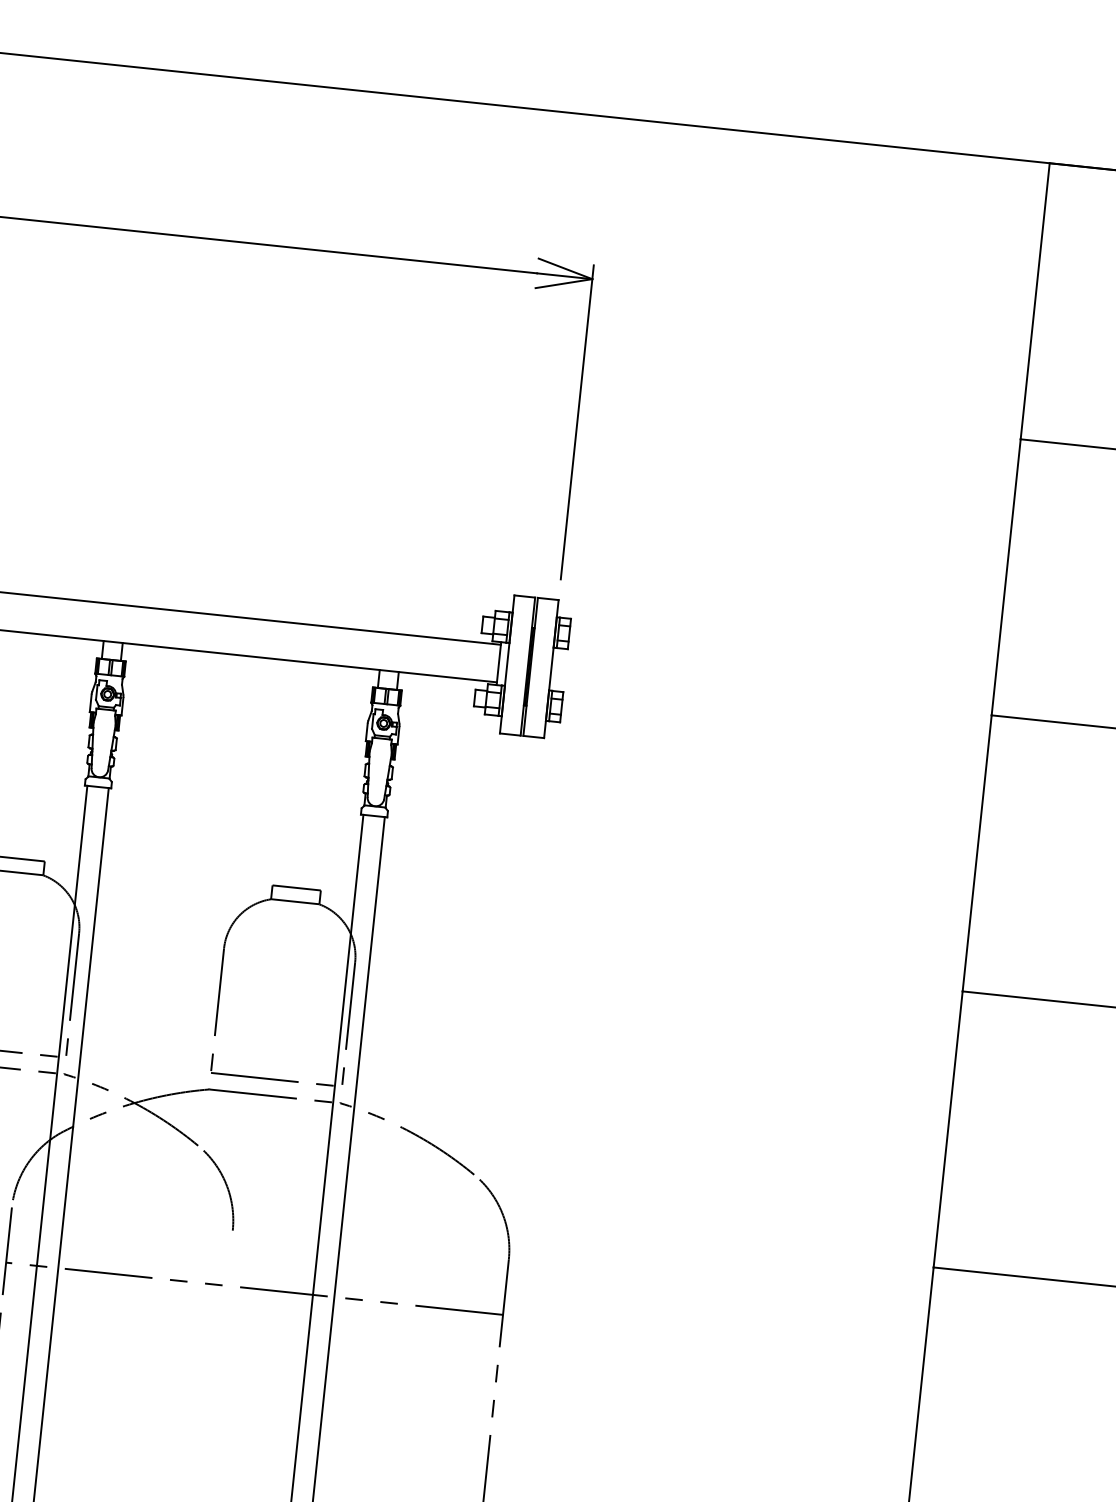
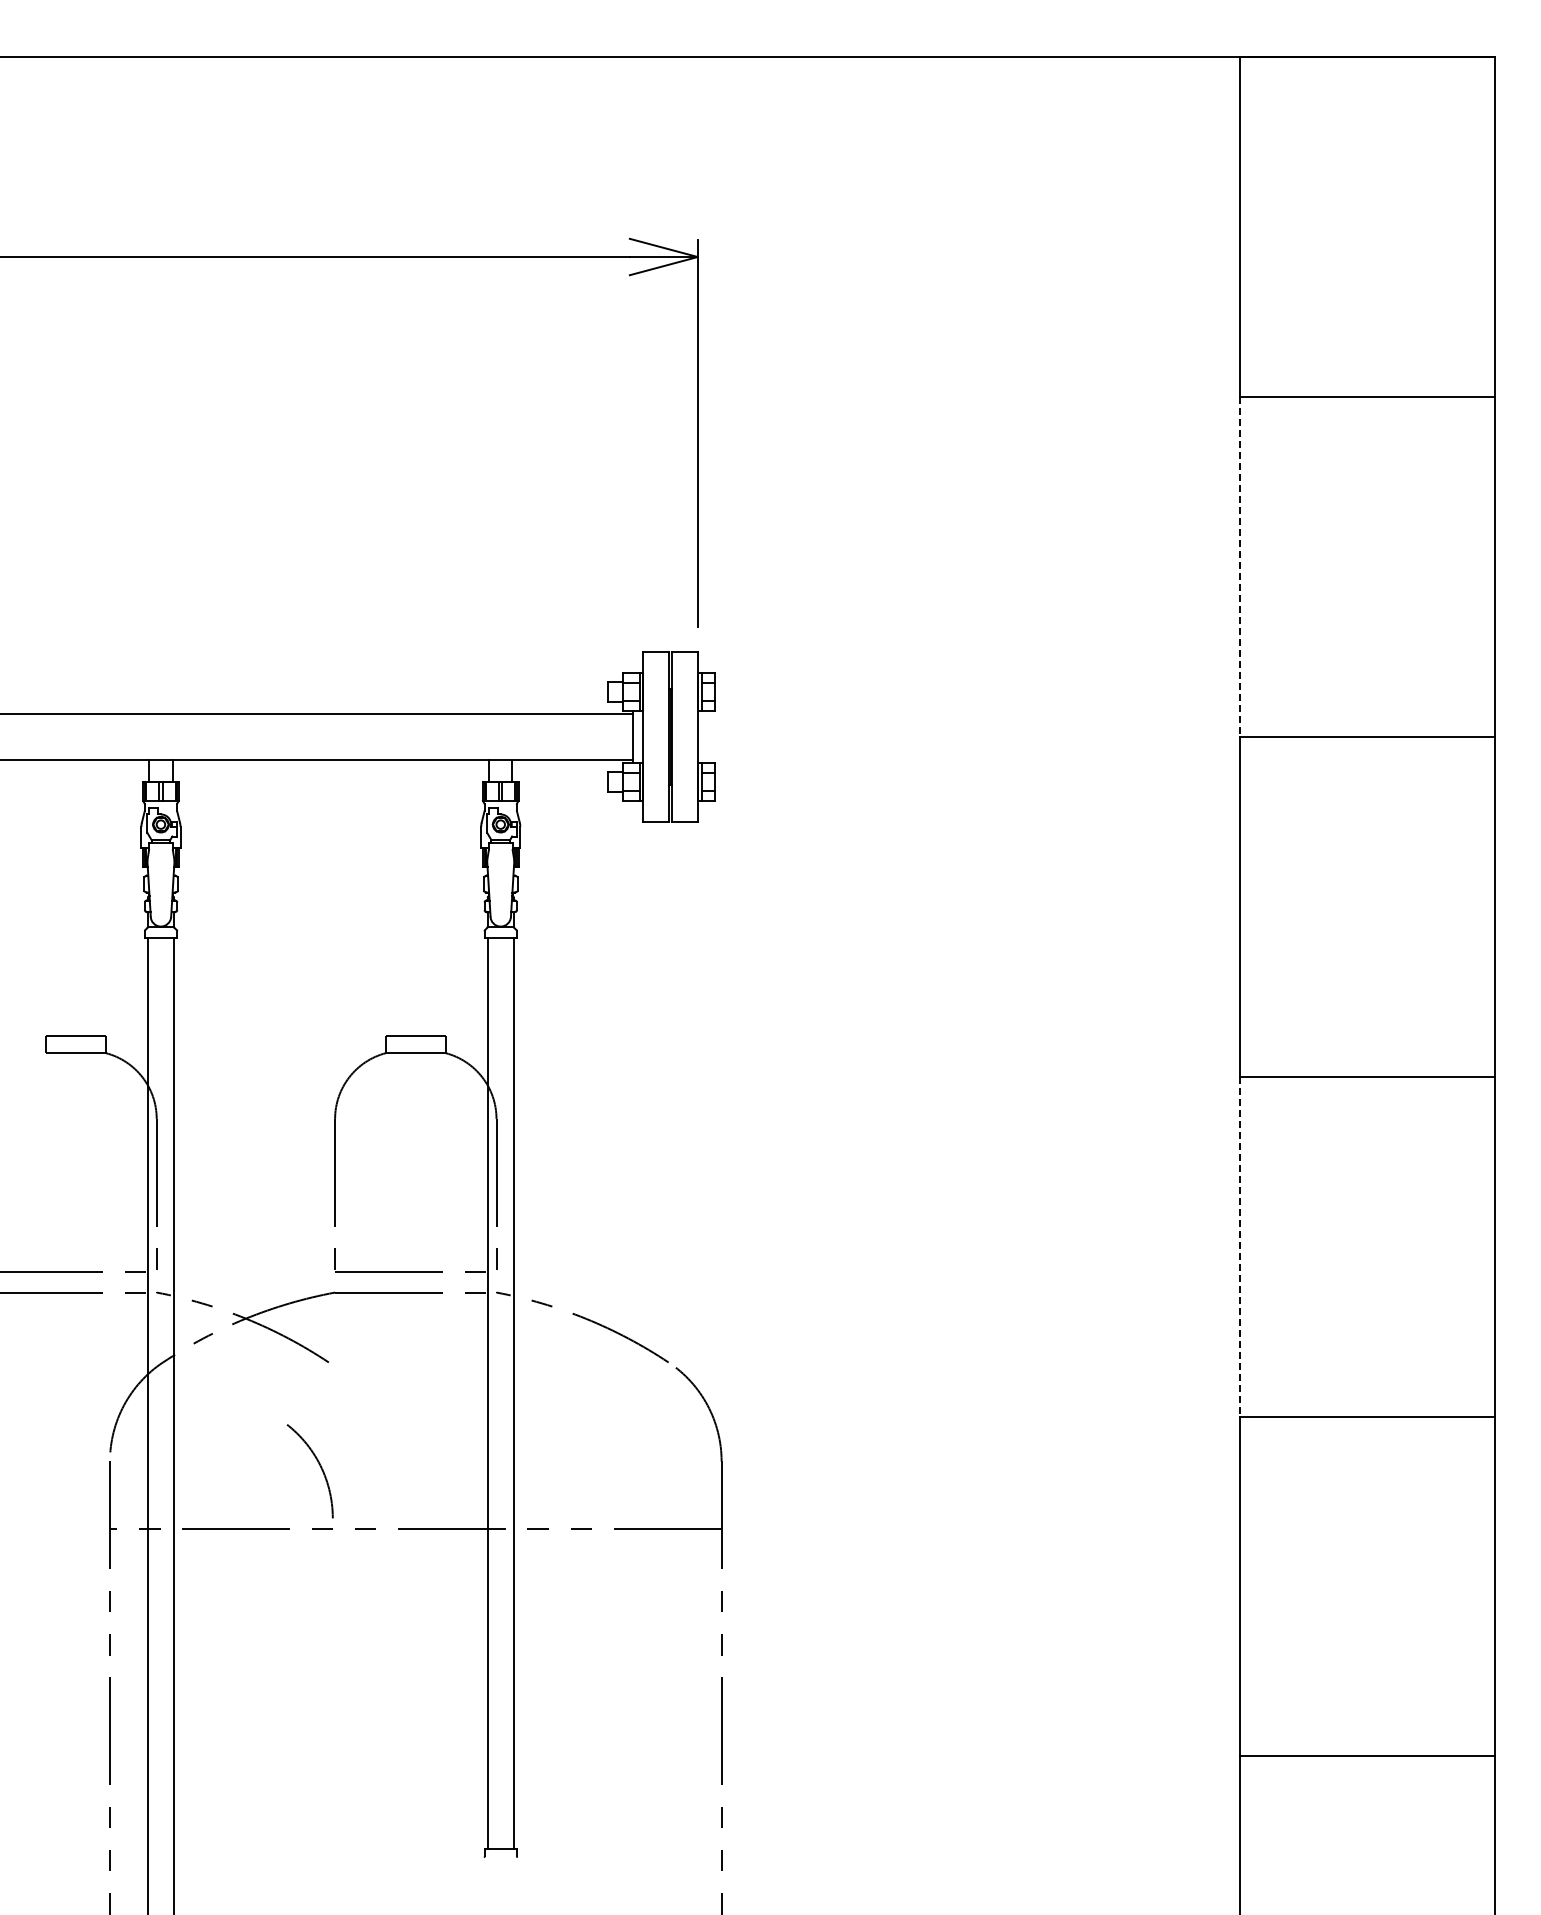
line: (1005, 577) -> (1239, 567), solid -> dashed
line: (947, 1129) -> (1239, 1246), solid -> dashed
arc: (226, 1187) -> (319, 1466), moved

